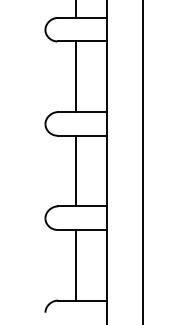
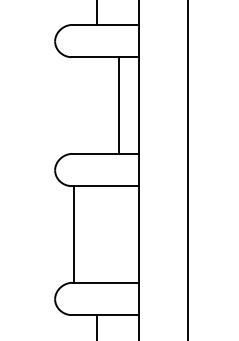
line: (76, 76) -> (119, 105), moved
line: (76, 170) -> (74, 233), moved

